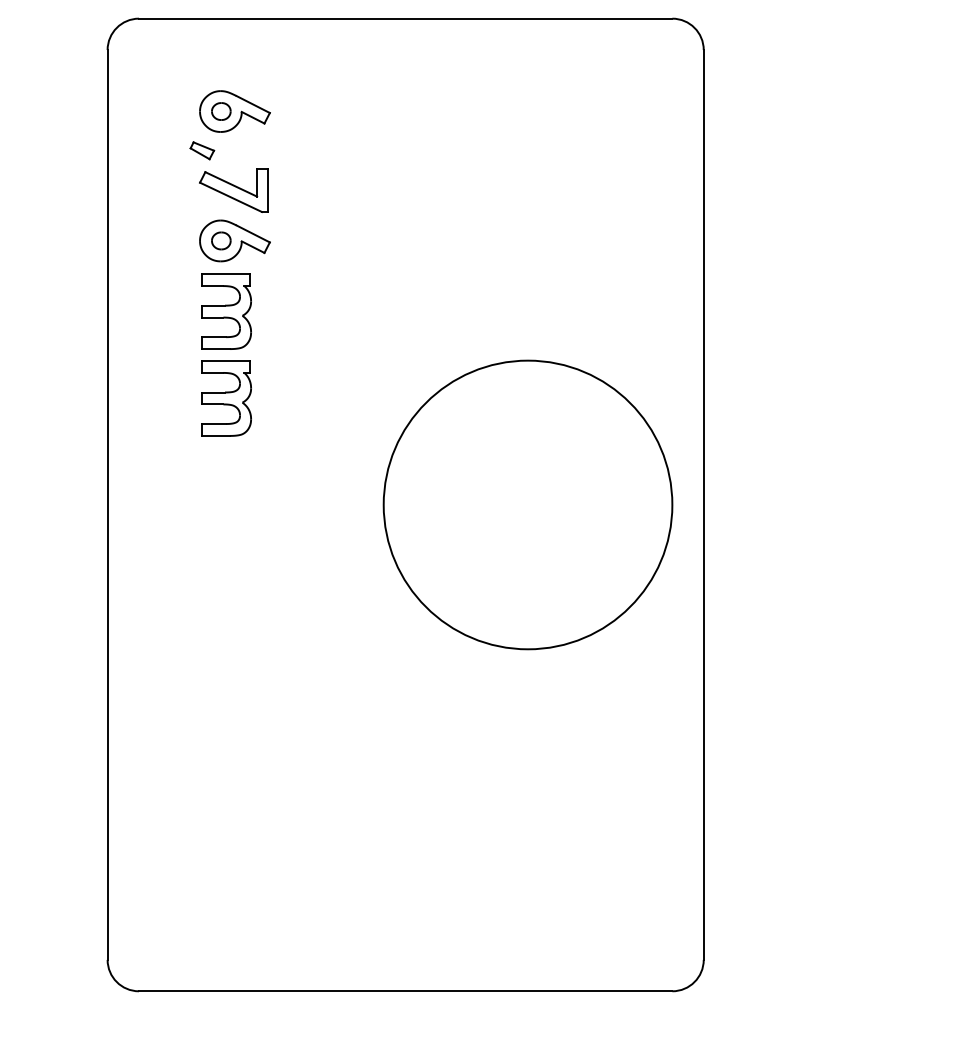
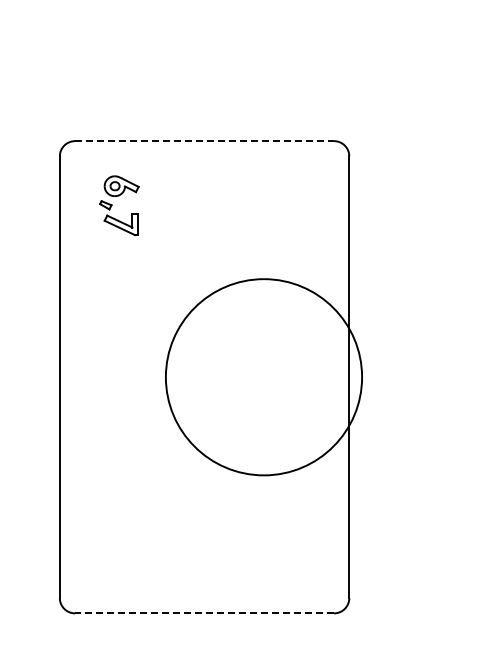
line: (407, 19) -> (205, 141), solid -> dashed
part: (234, 328) -> (121, 291), removed
circle: (527, 505) -> (263, 377), size x1.4
line: (405, 991) -> (204, 613), solid -> dashed

